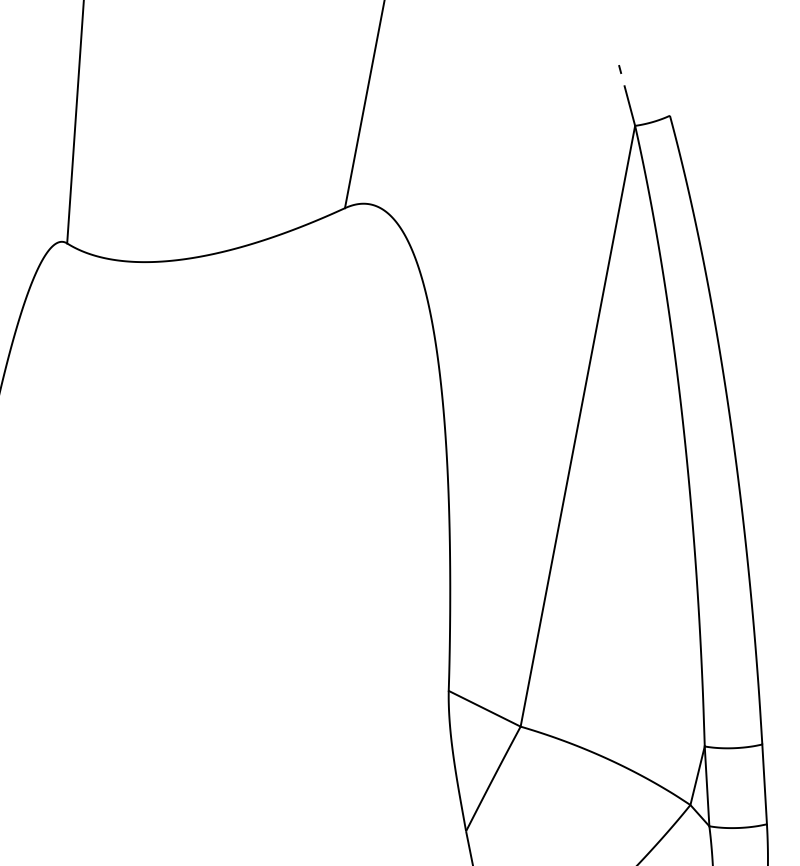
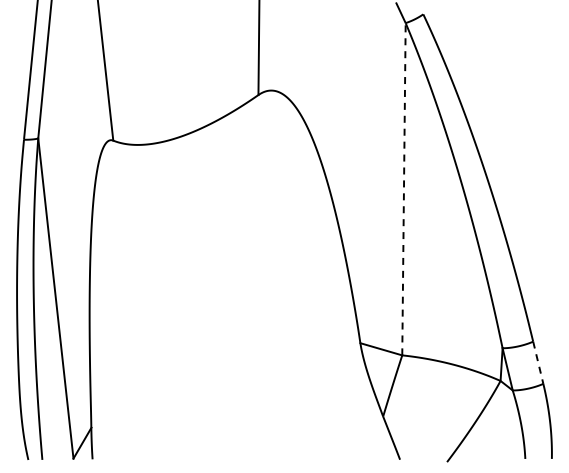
line: (577, 424) -> (403, 188), solid -> dashed
line: (765, 783) -> (538, 362), solid -> dashed

